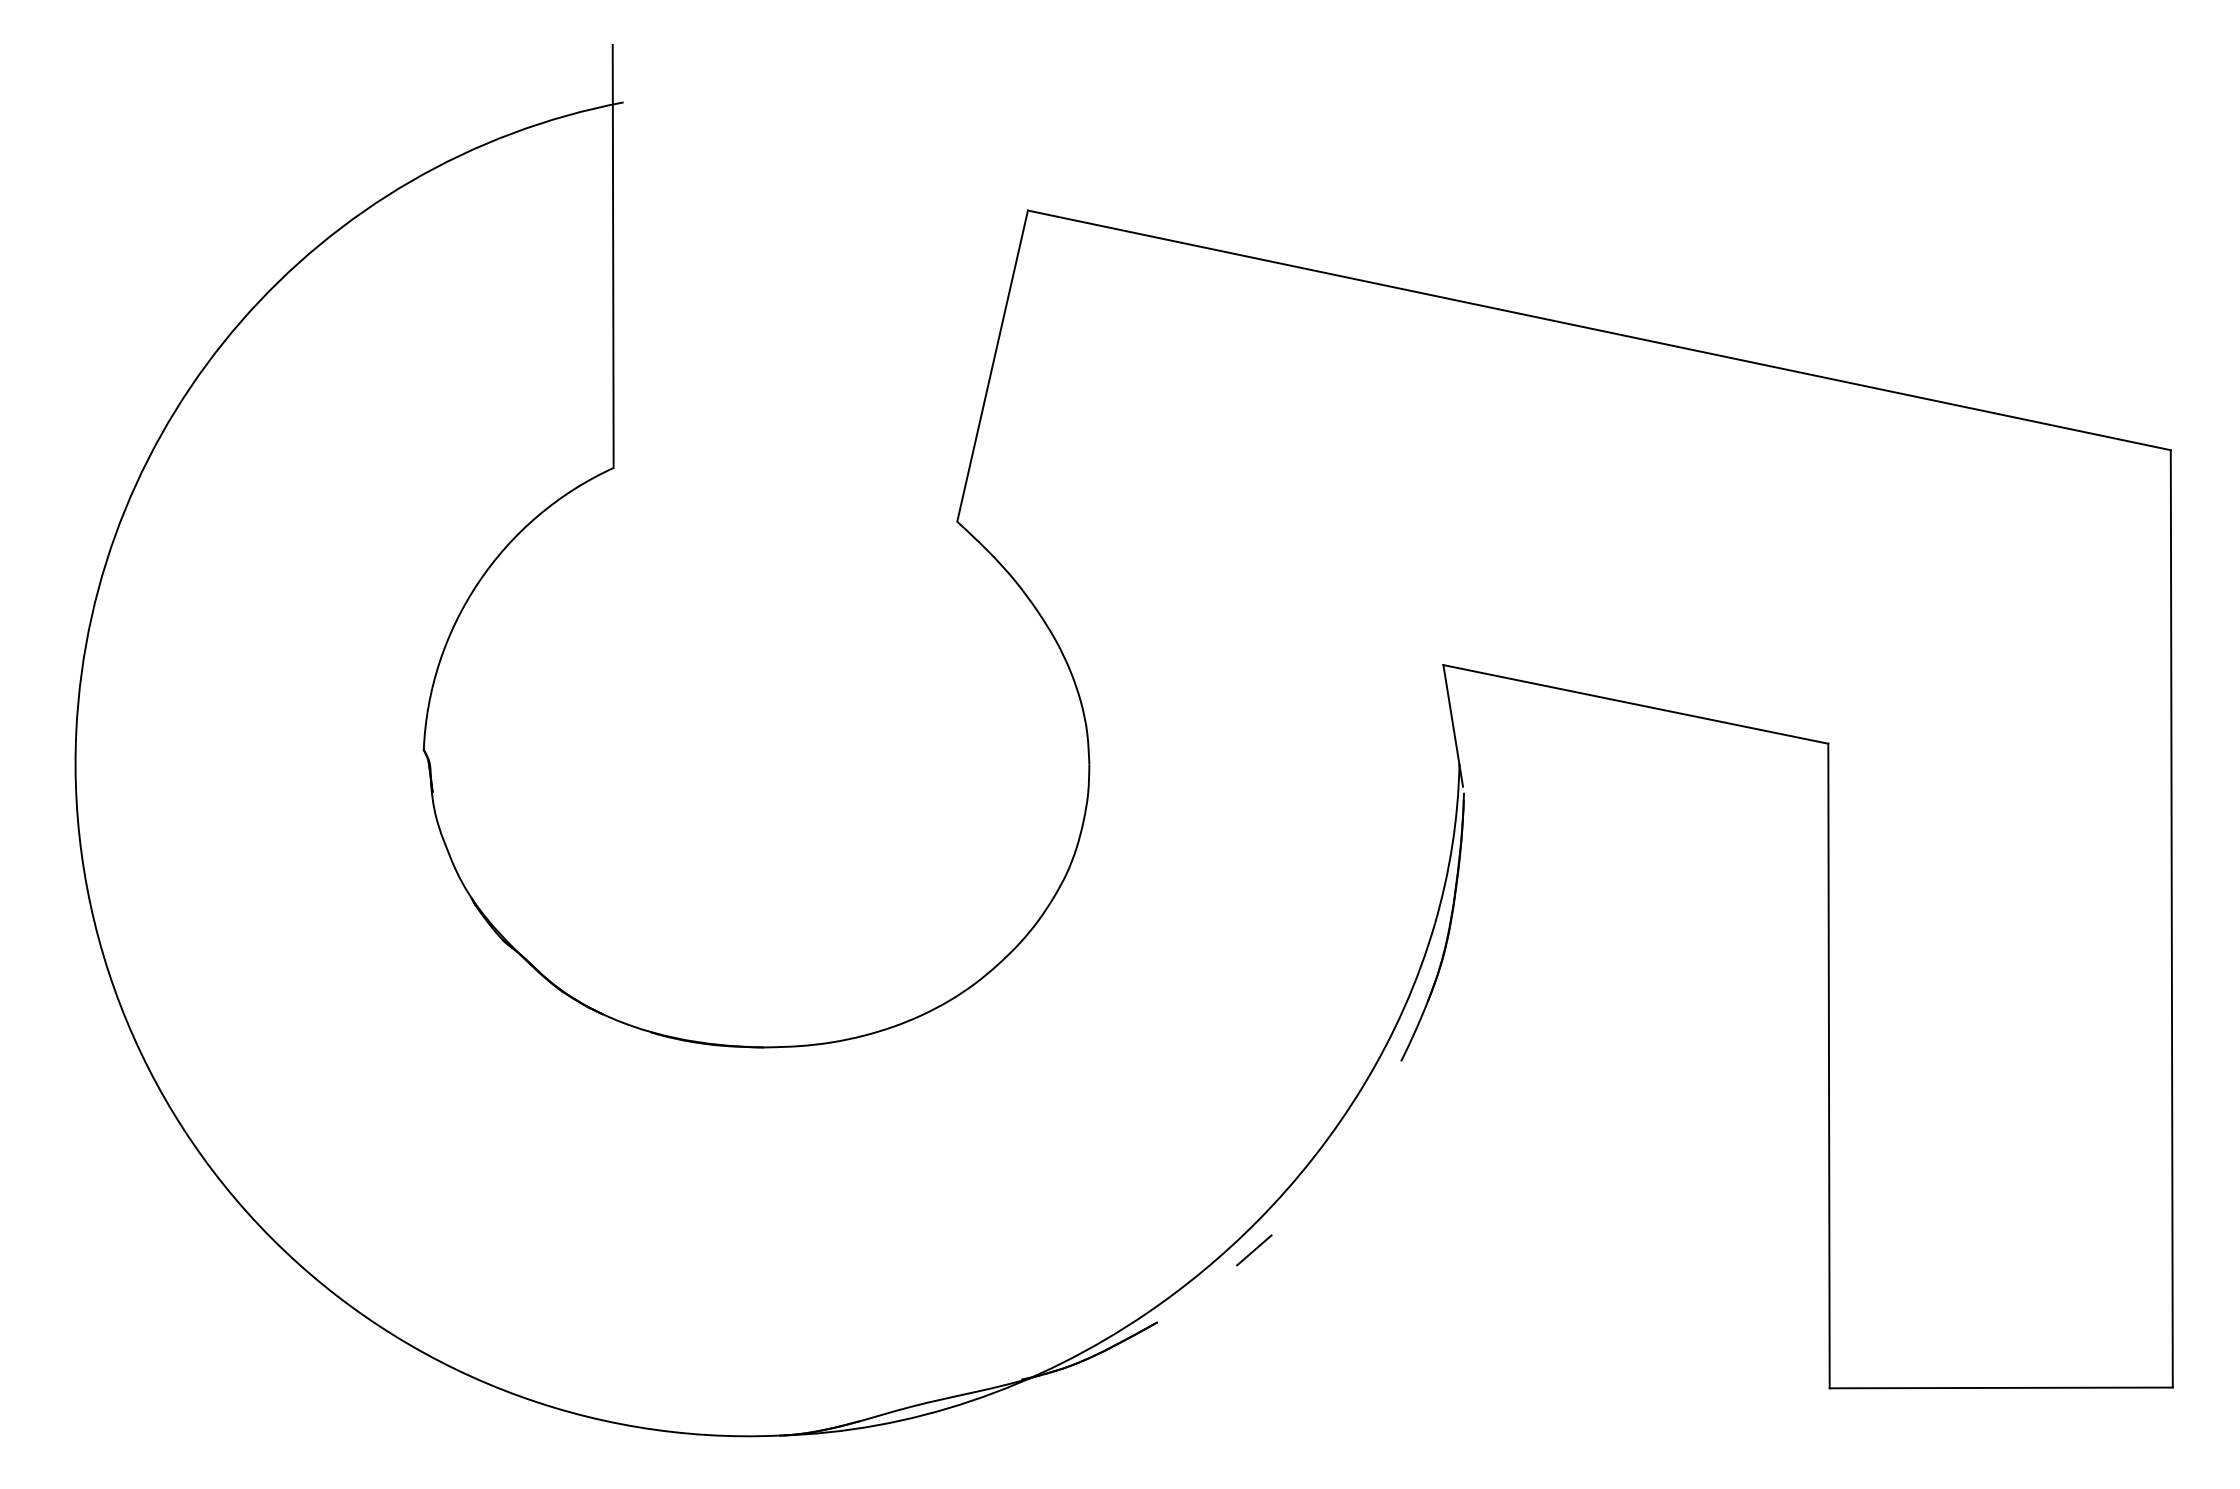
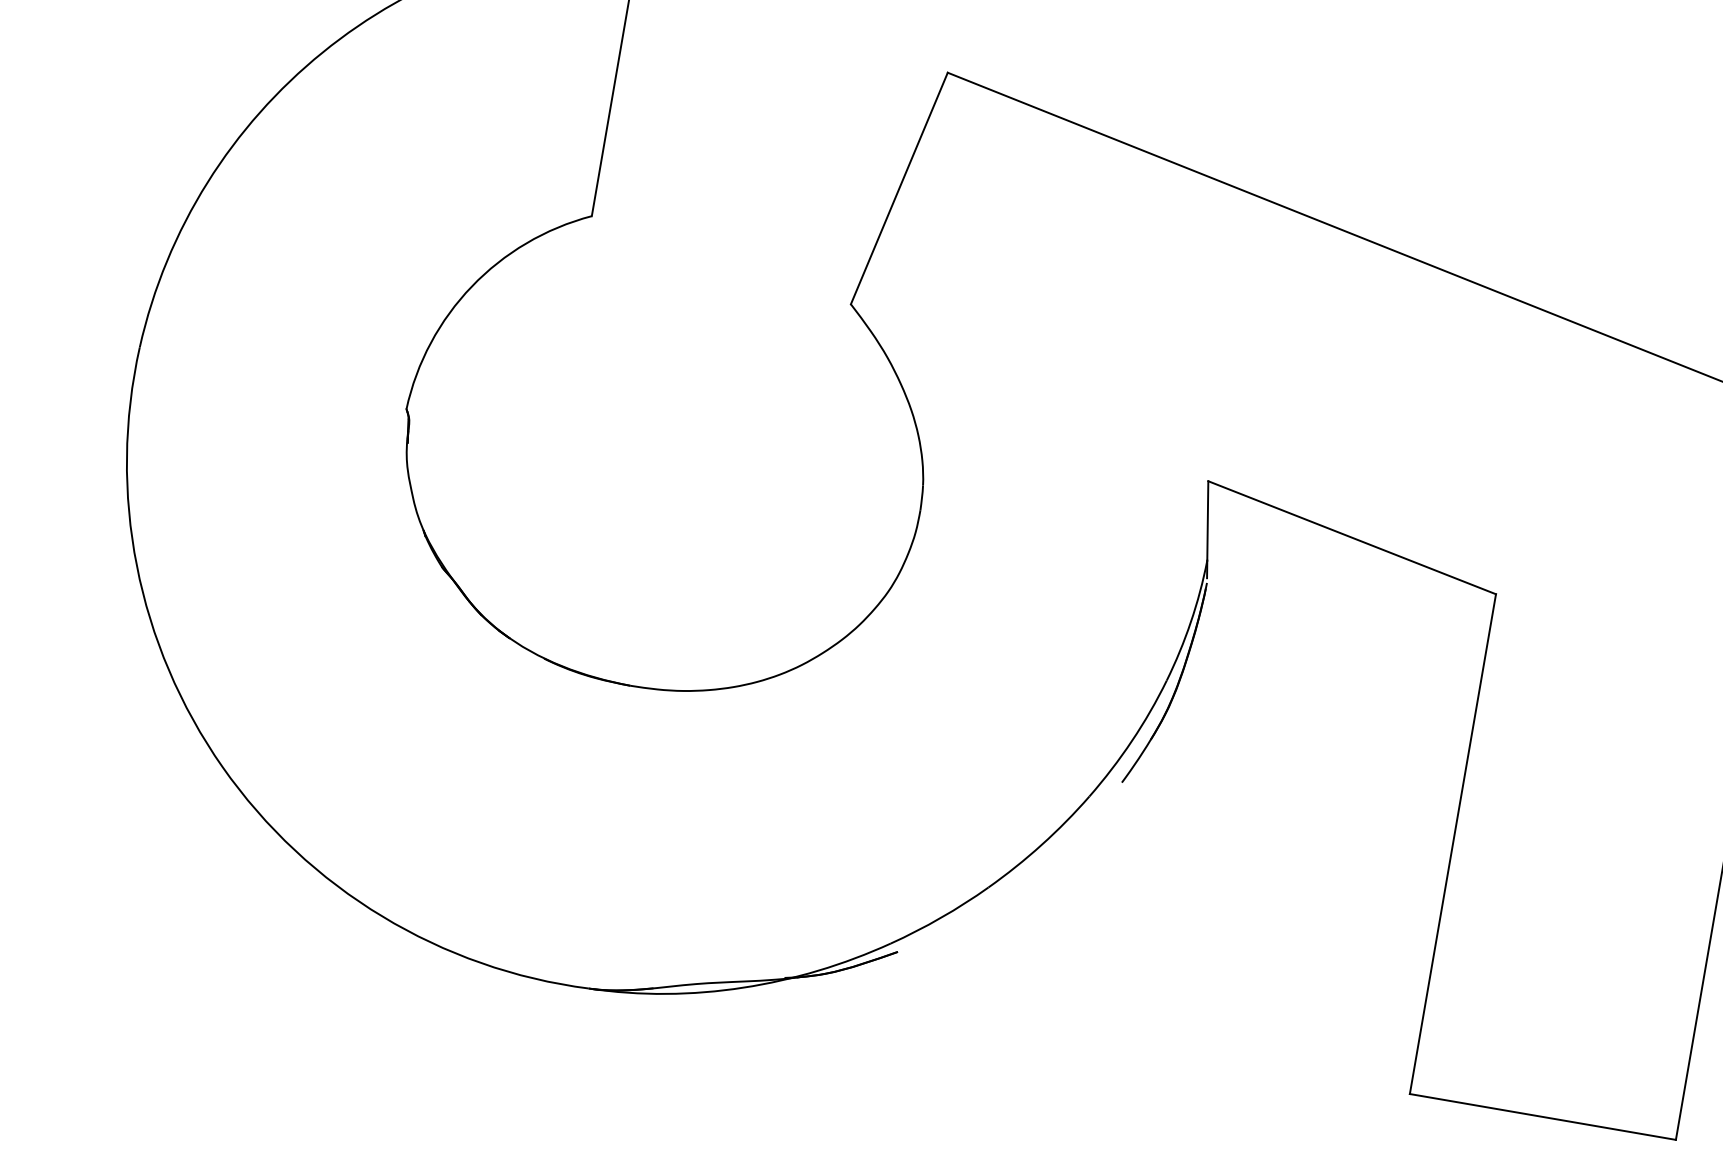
line: (1254, 1250) -> (982, 909), removed

